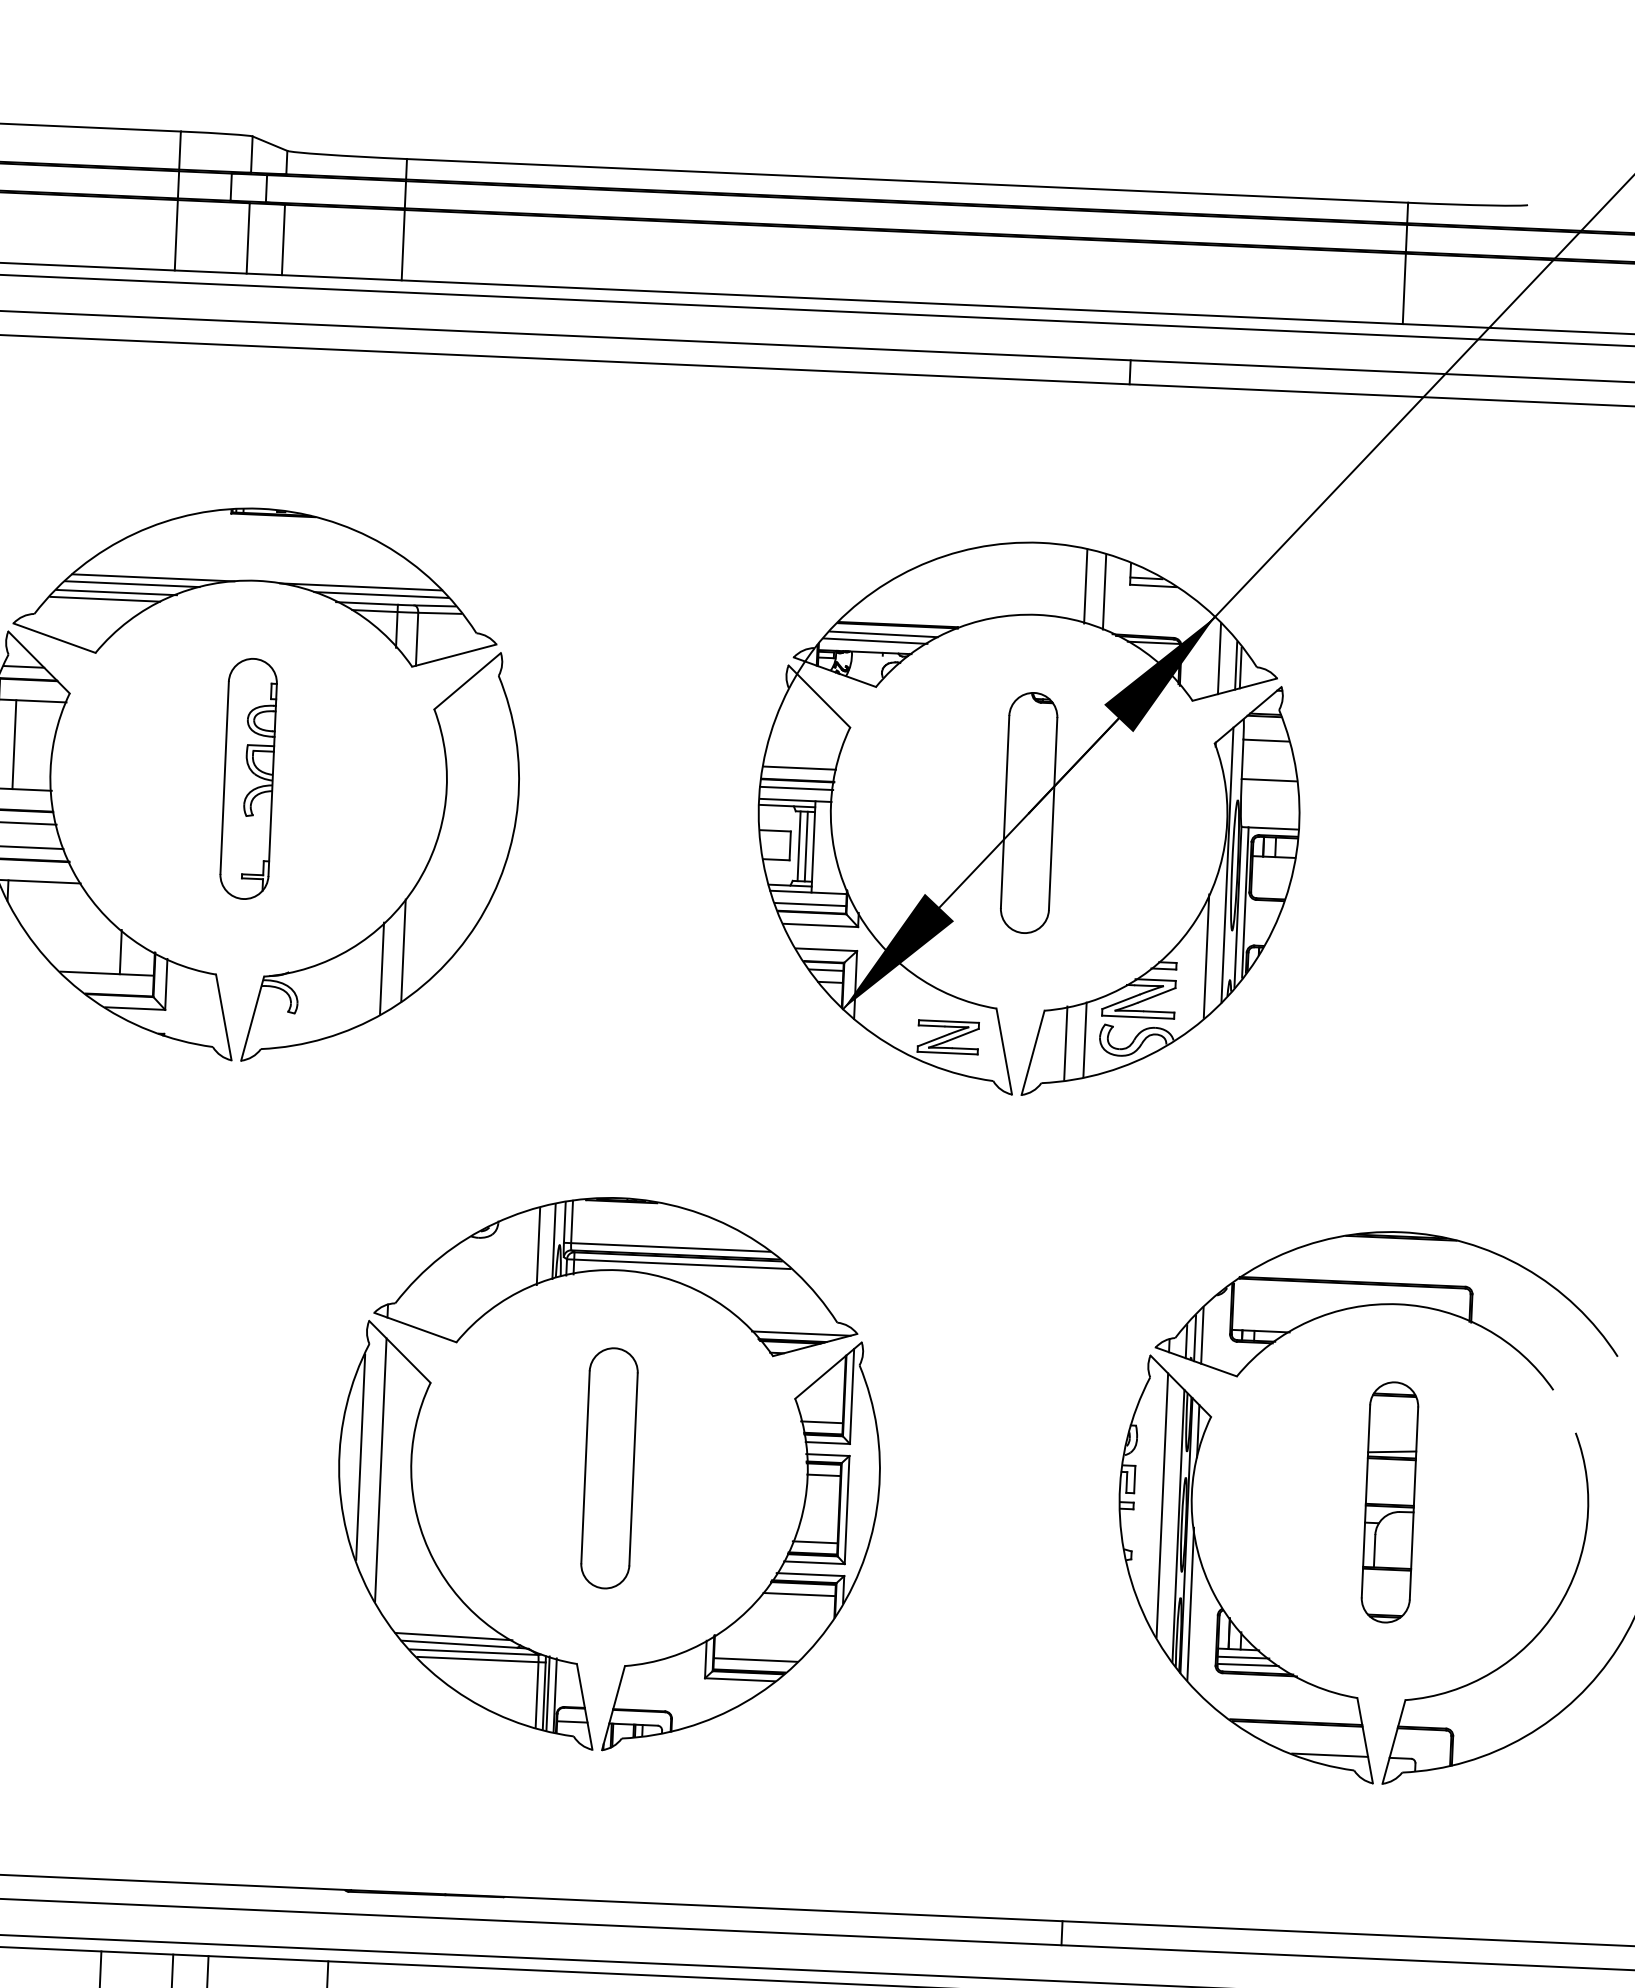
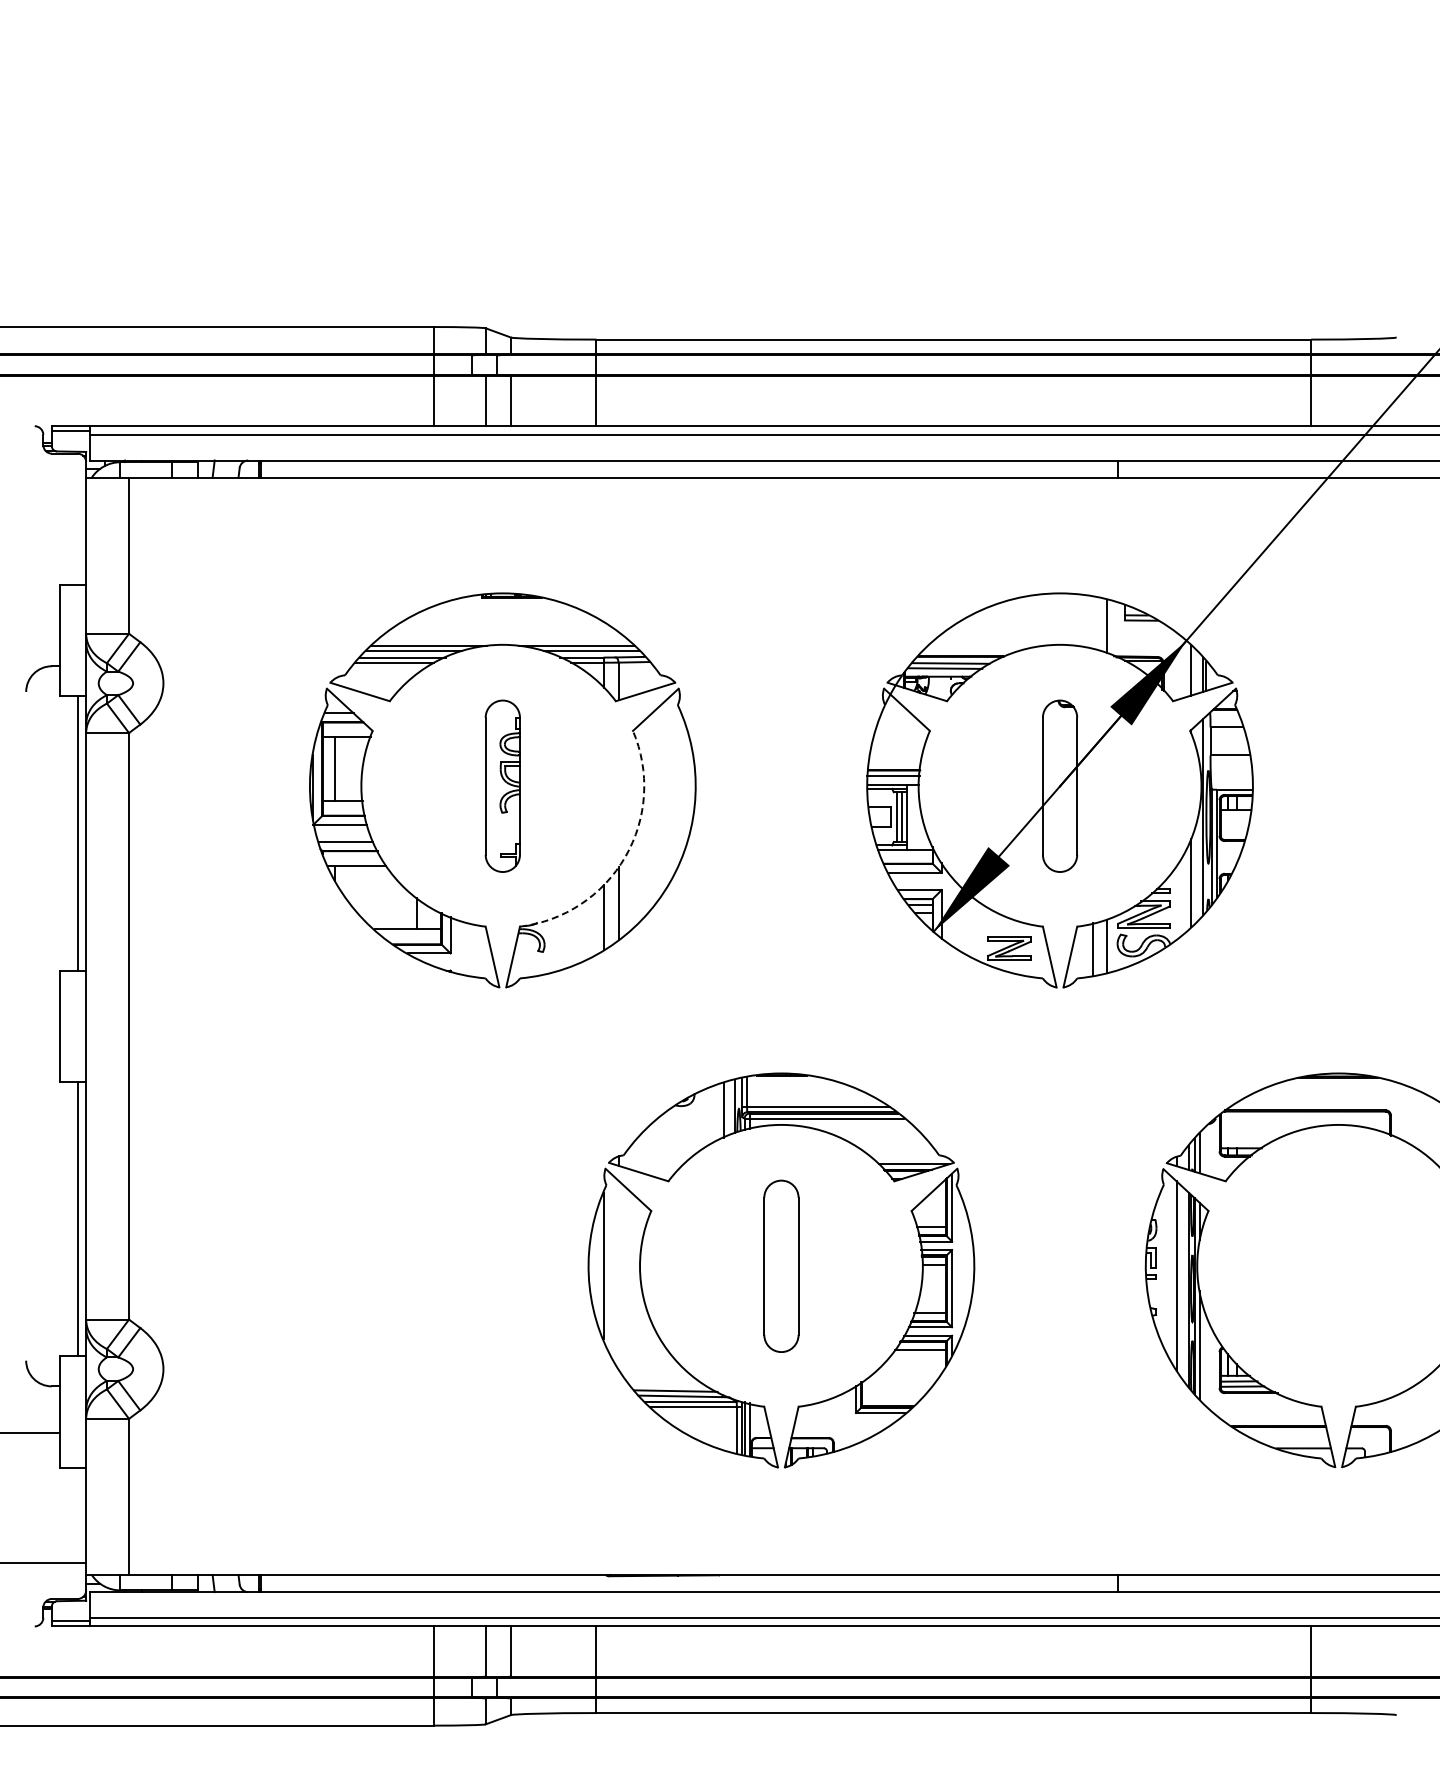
line: (1085, 585) -> (1093, 622), removed
line: (800, 768) -> (895, 761), removed
arc: (416, 886) -> (625, 857), solid -> dashed
line: (809, 904) -> (906, 858), removed
line: (380, 1469) -> (618, 1274), removed
part: (1389, 1501) -> (1338, 1265), removed
line: (755, 1660) -> (891, 1398), removed

